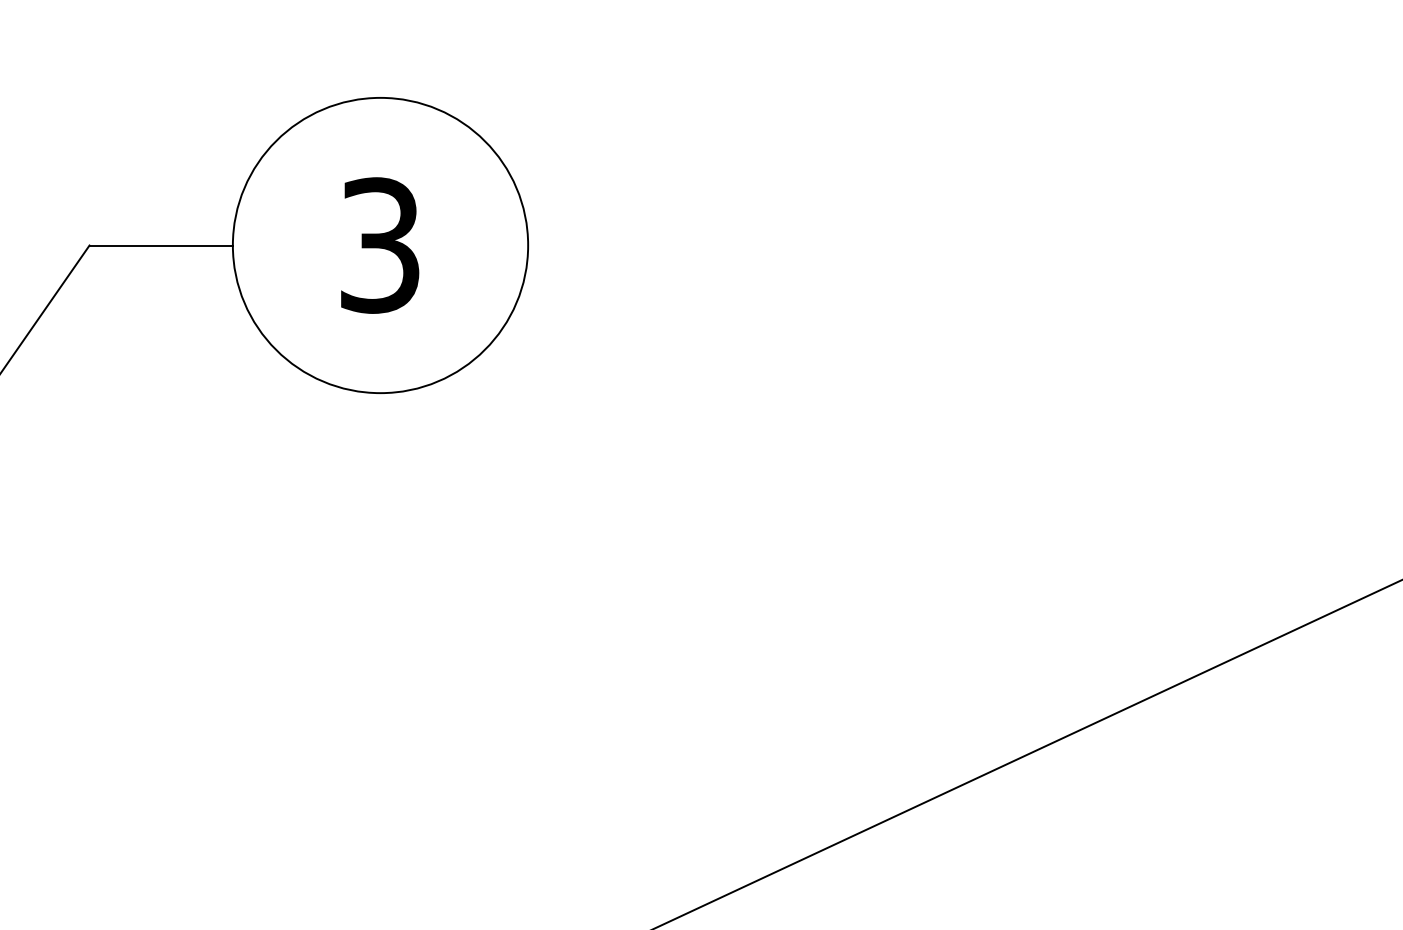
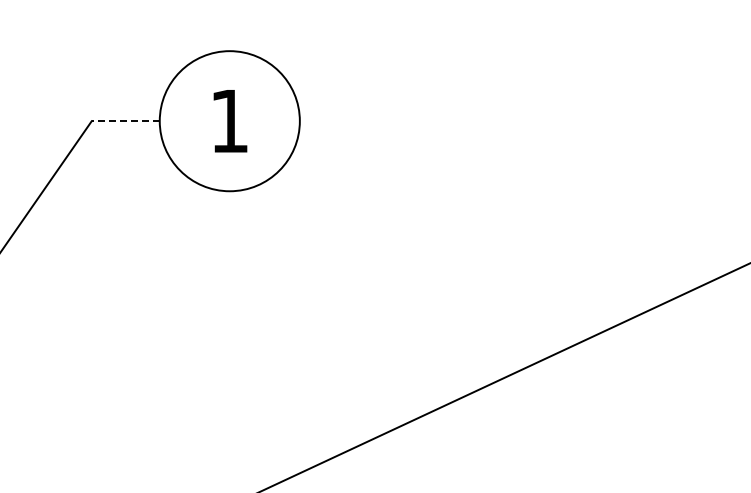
text: (379, 244) -> (229, 120), 3 -> 1
line: (160, 246) -> (125, 121), solid -> dashed

